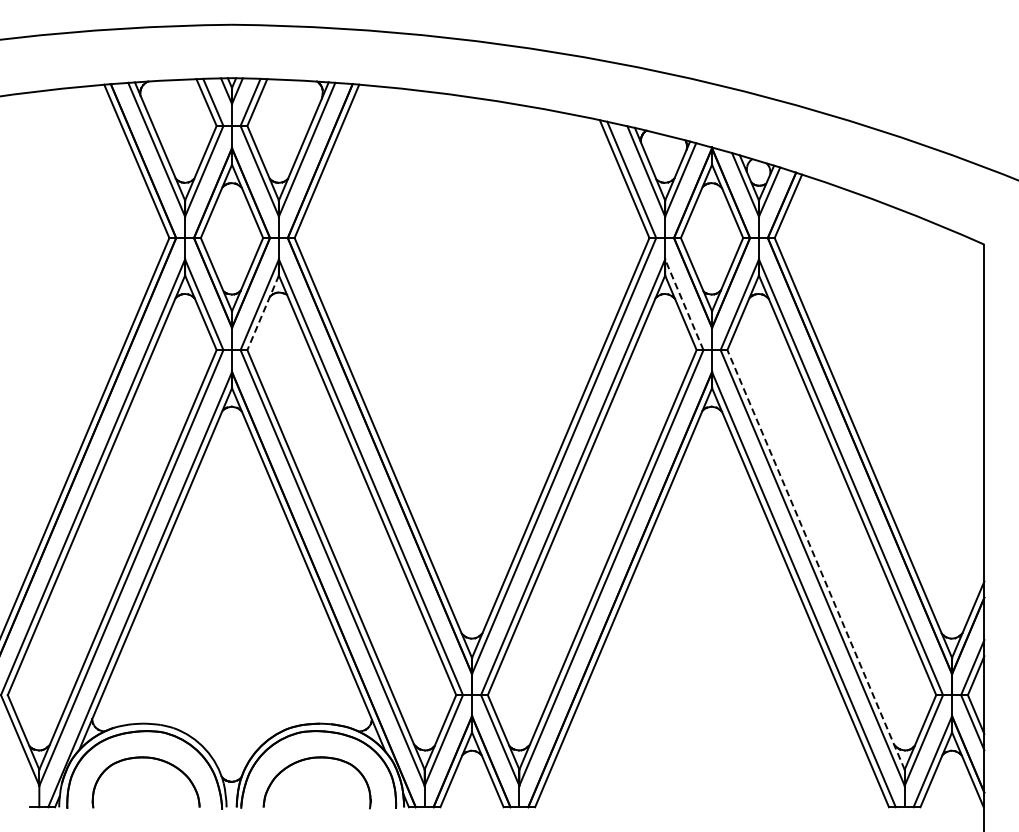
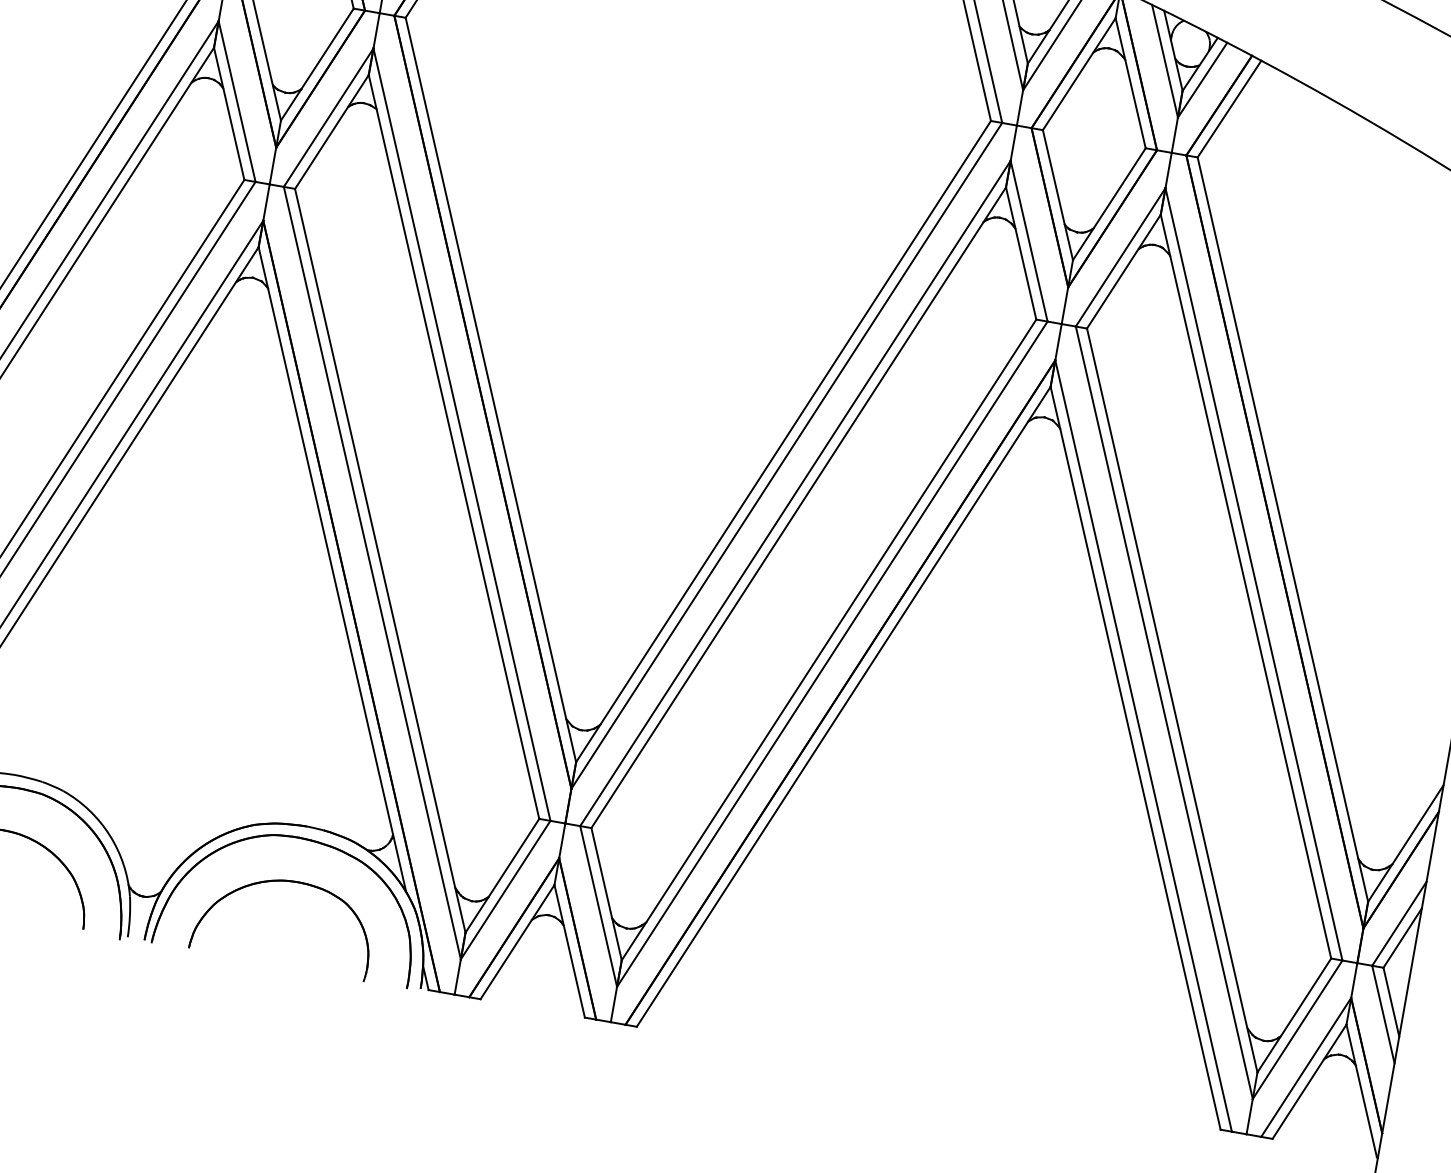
line: (684, 304) -> (1029, 240), dashed -> solid
line: (262, 313) -> (330, 132), dashed -> solid
line: (816, 559) -> (1173, 699), dashed -> solid

